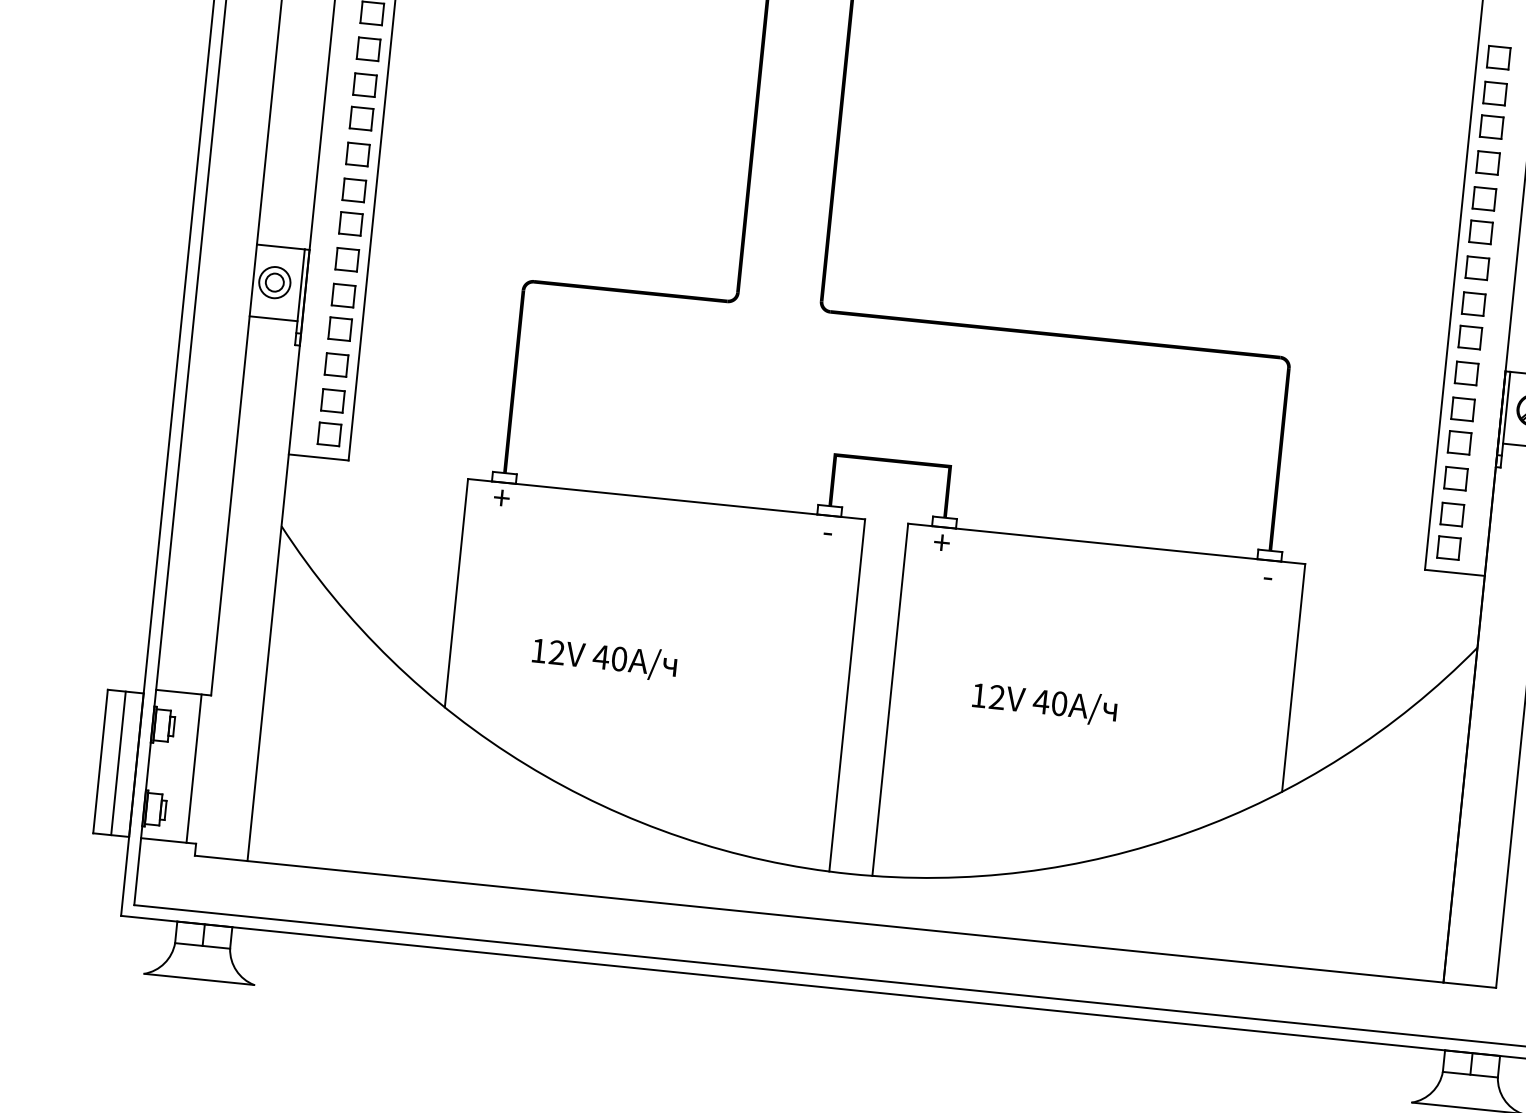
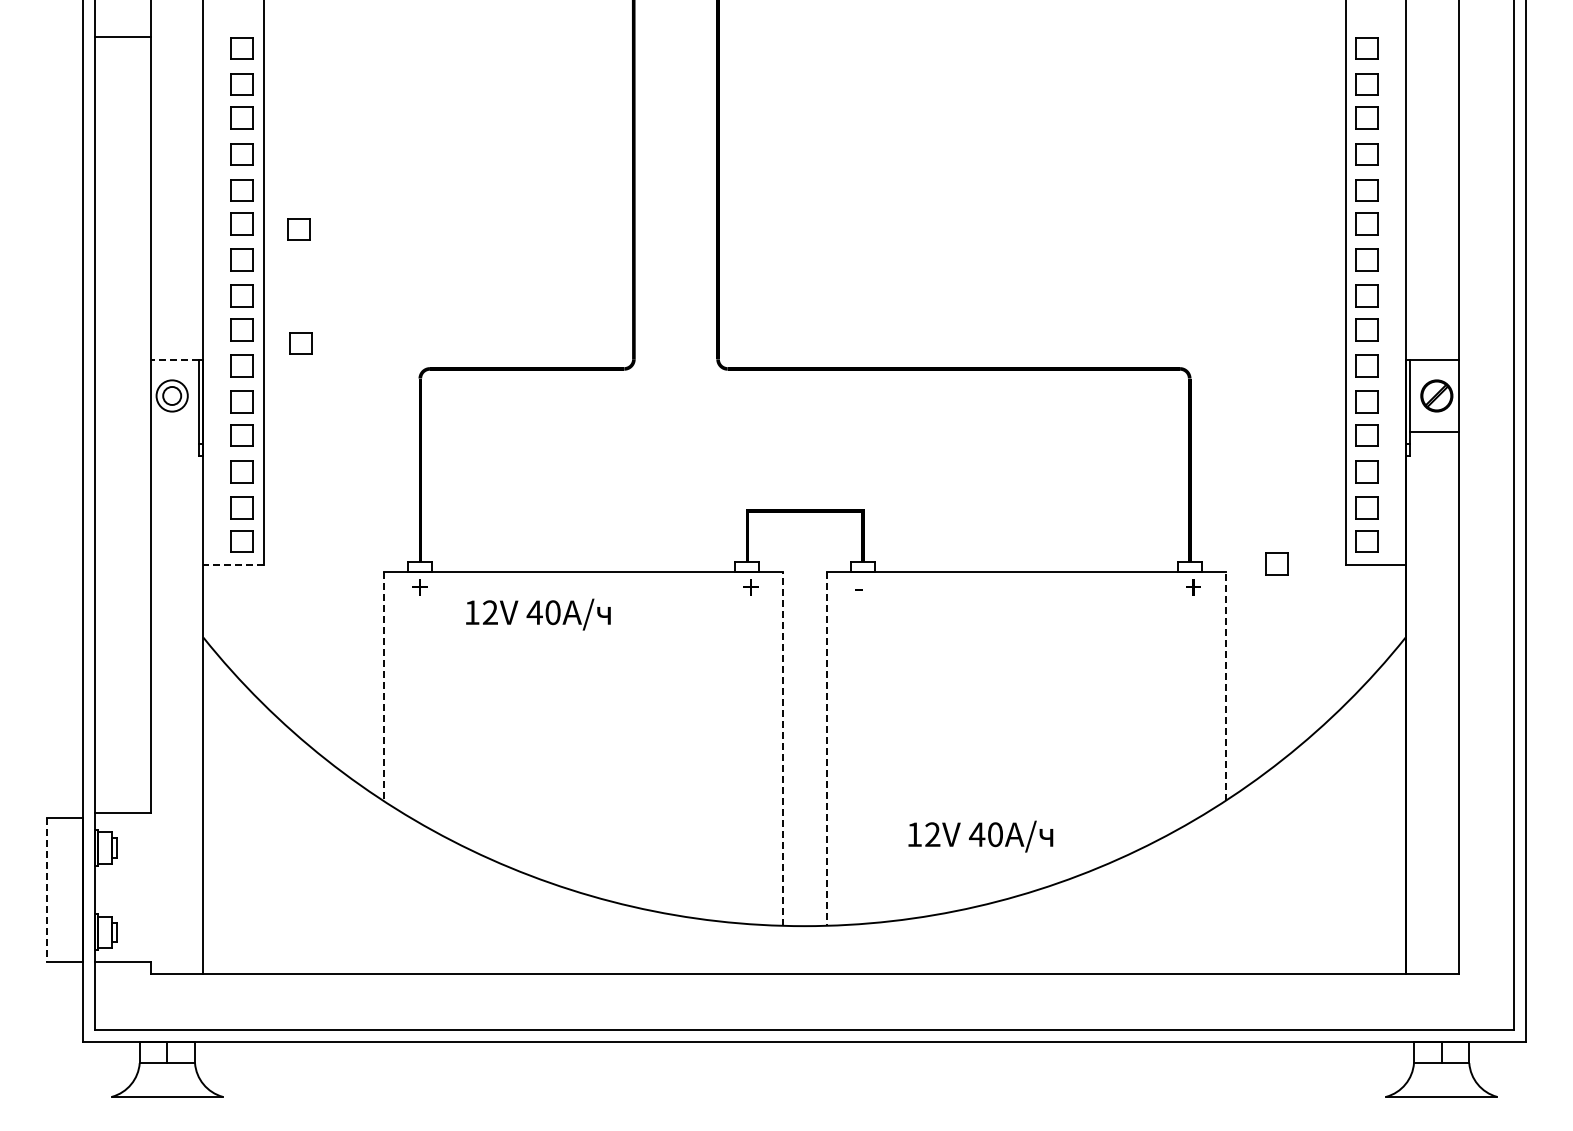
part: (417, 129) -> (298, 229), added
part: (407, 243) -> (300, 343), added
line: (280, 246) -> (174, 359), solid -> dashed
line: (273, 319) -> (174, 432), removed
line: (318, 457) -> (233, 565), solid -> dashed
text: (830, 531) -> (750, 587), - -> +
text: (941, 542) -> (861, 587), + -> -
part: (1356, 560) -> (1276, 563), added
text: (1271, 576) -> (1193, 587), - -> +
line: (456, 593) -> (384, 686), solid -> dashed
text: (604, 659) -> (538, 614), moved
line: (1293, 677) -> (1225, 685), solid -> dashed
line: (847, 695) -> (783, 748), solid -> dashed
line: (890, 699) -> (826, 748), solid -> dashed
text: (1044, 704) -> (980, 836), moved
line: (100, 762) -> (47, 890), solid -> dashed
line: (118, 762) -> (65, 889), removed
line: (193, 768) -> (140, 887), removed

